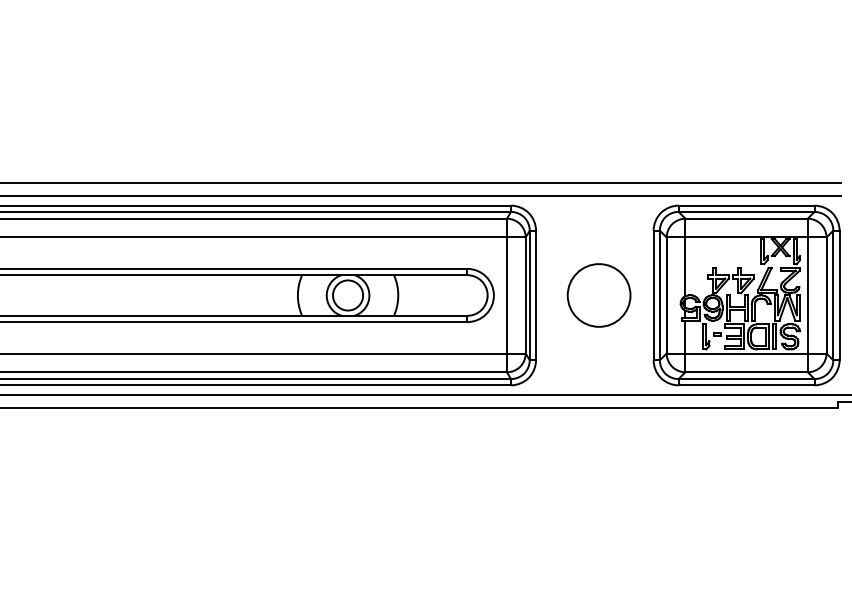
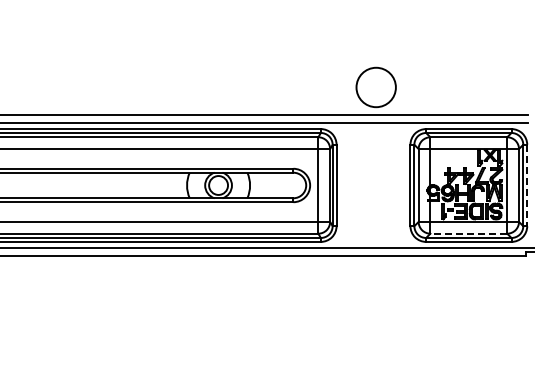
circle: (597, 295) -> (375, 87), moved
line: (840, 295) -> (527, 185), solid -> dashed
line: (746, 371) -> (468, 233), solid -> dashed

